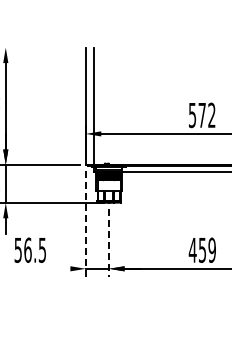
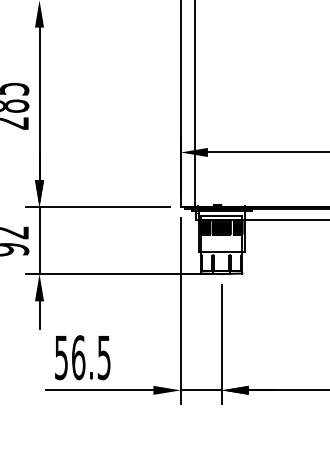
line: (85, 223) -> (180, 310), dashed -> solid
line: (109, 242) -> (222, 343), dashed -> solid
line: (39, 268) -> (98, 389), added

